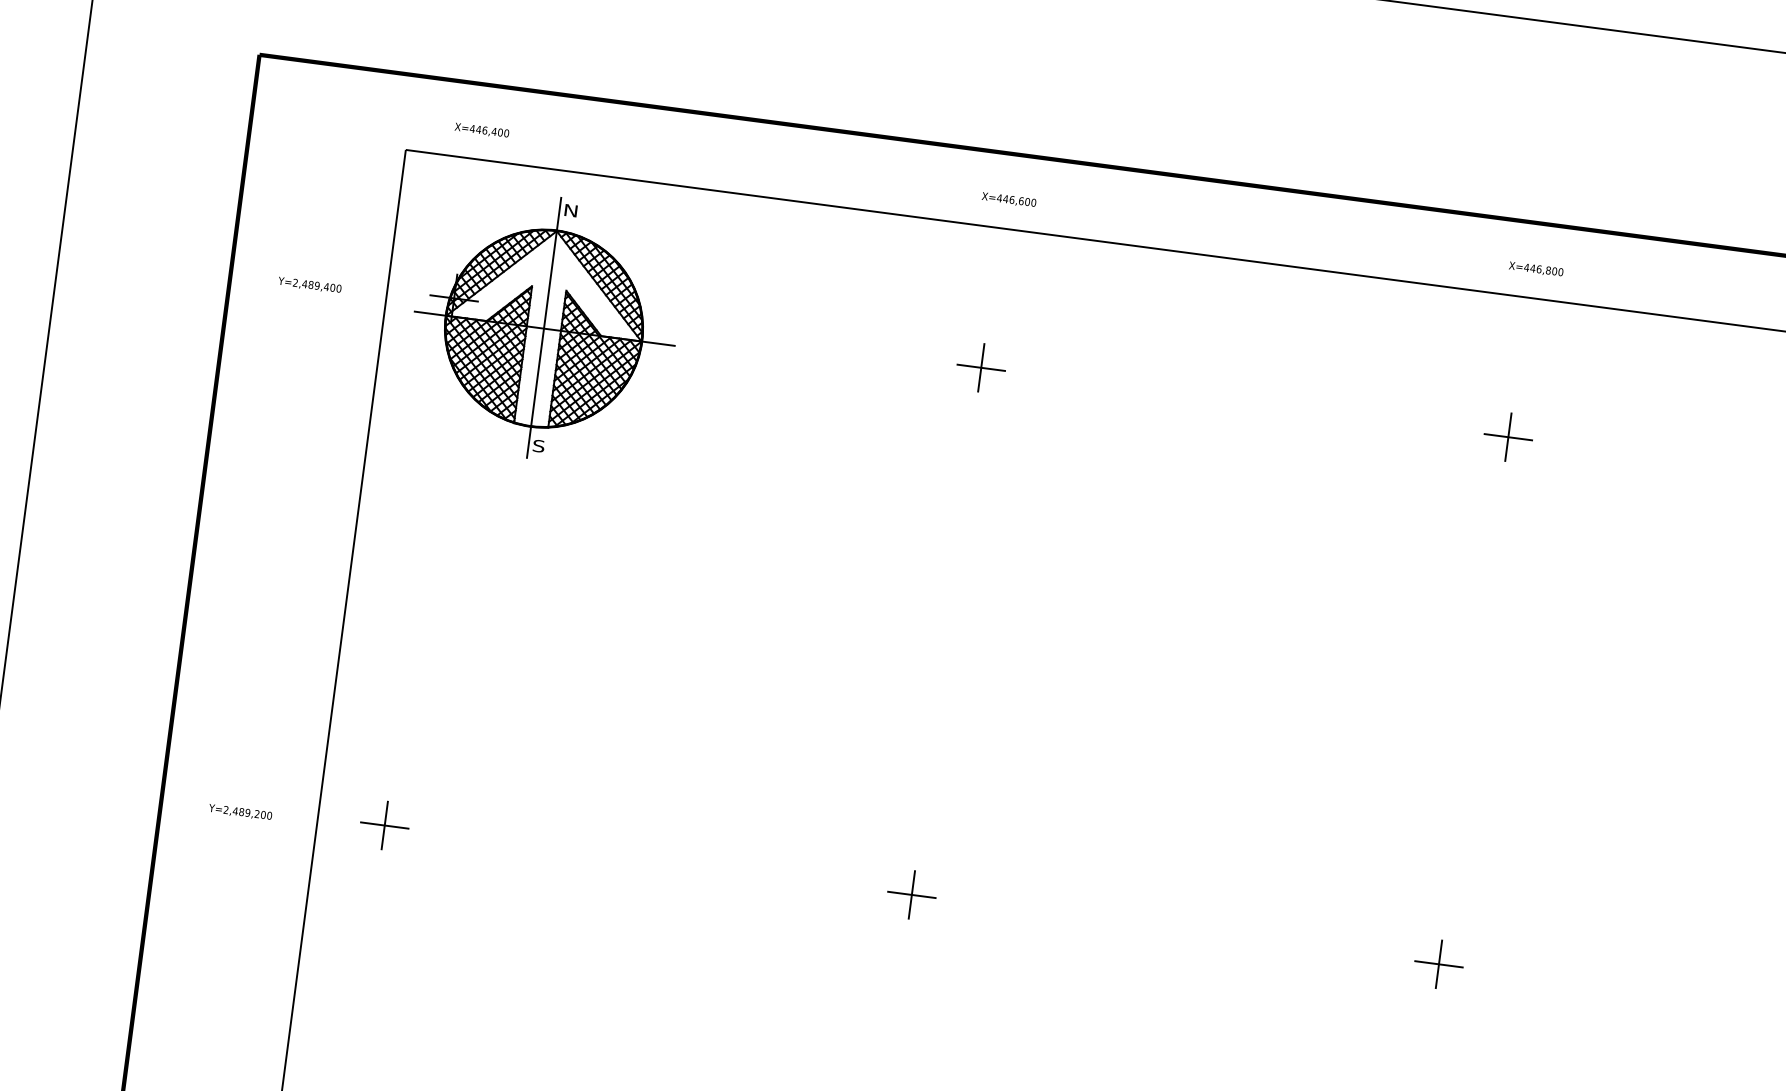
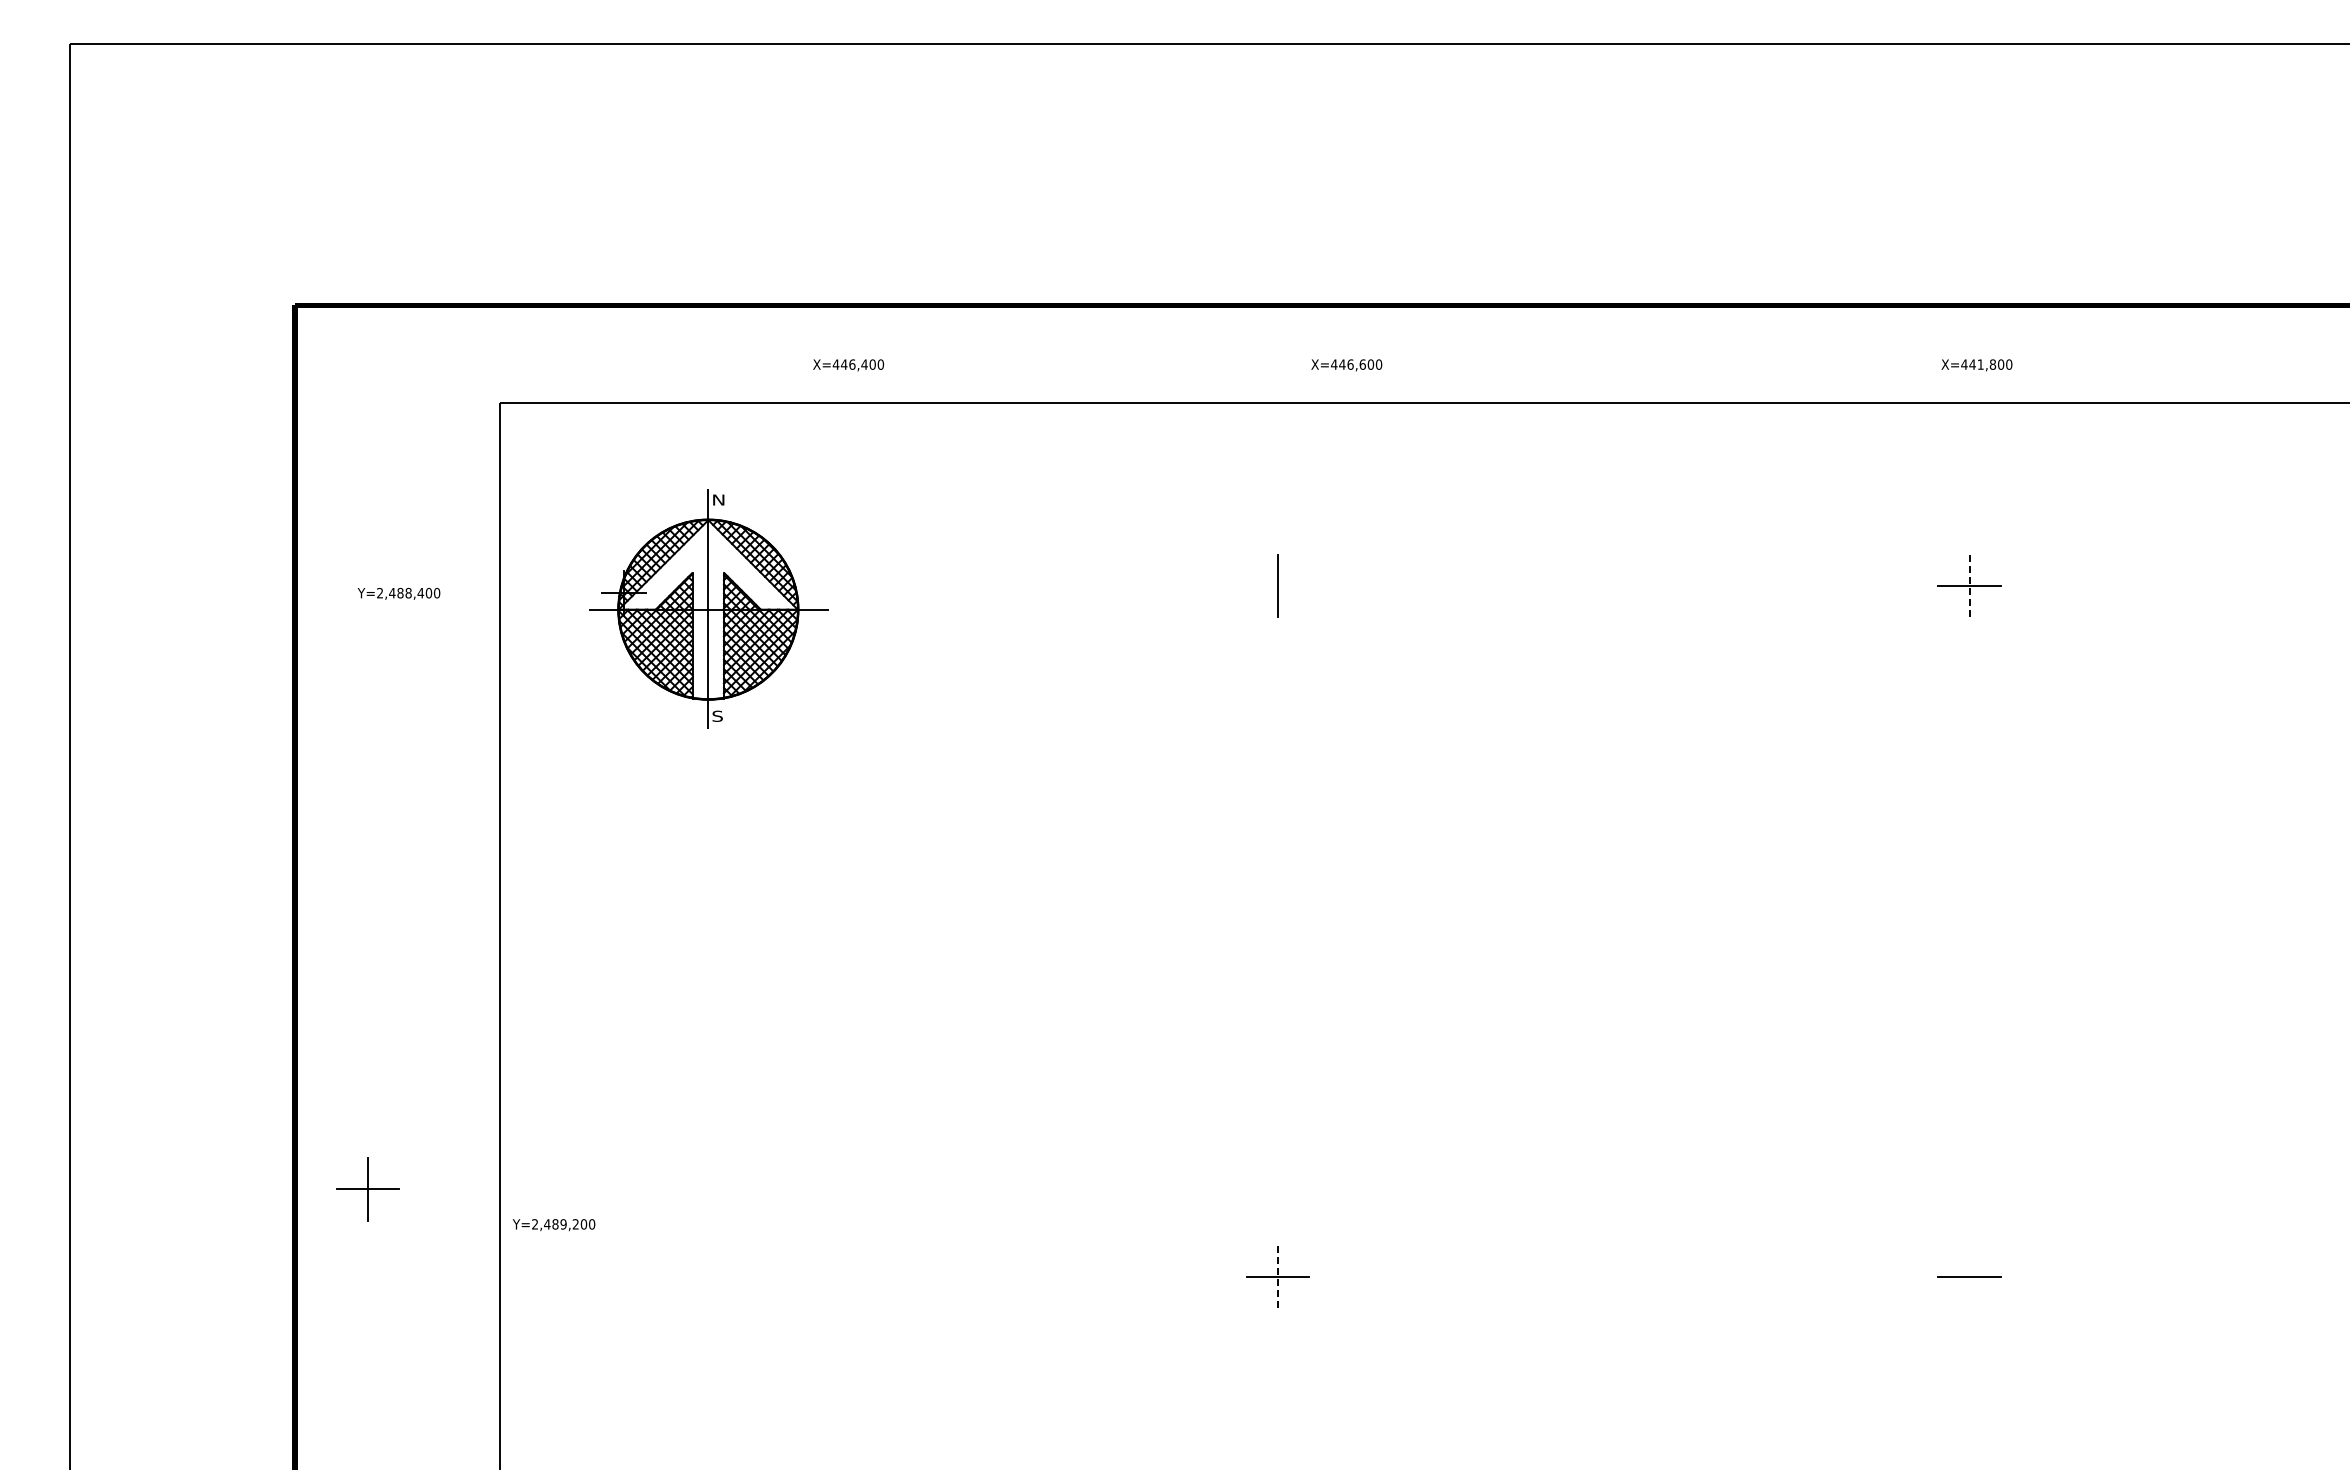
text: (481, 130) -> (848, 365), moved
text: (1008, 200) -> (1346, 365), moved
text: (1539, 269) -> (1980, 364), X=446,800 -> X=441,800
text: (317, 286) -> (408, 593), Y=2,489,400 -> Y=2,488,400
part: (544, 327) -> (708, 608), size x0.7
line: (981, 368) -> (1278, 586), removed
line: (1508, 437) -> (1969, 586), solid -> dashed
text: (240, 812) -> (553, 1225), moved
part: (384, 825) -> (367, 1189), moved
line: (911, 895) -> (1278, 1277), solid -> dashed
line: (1438, 964) -> (1969, 1277), removed

